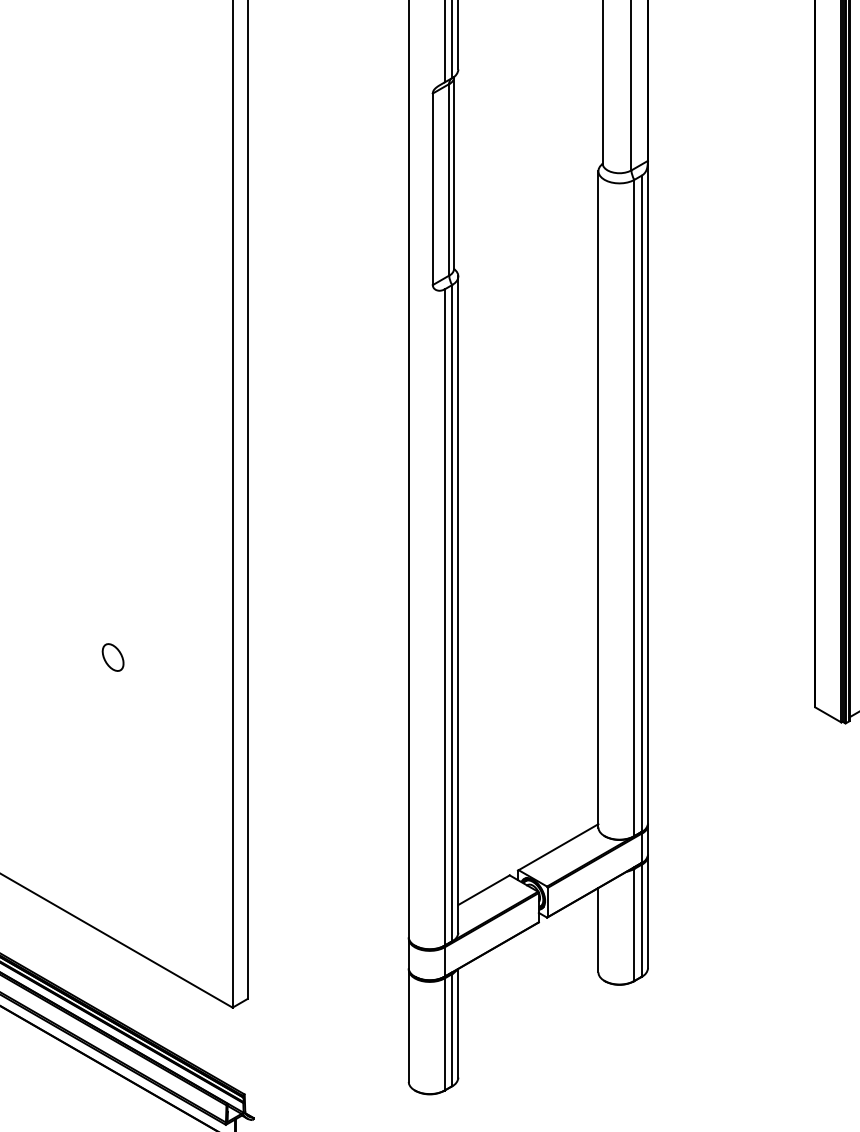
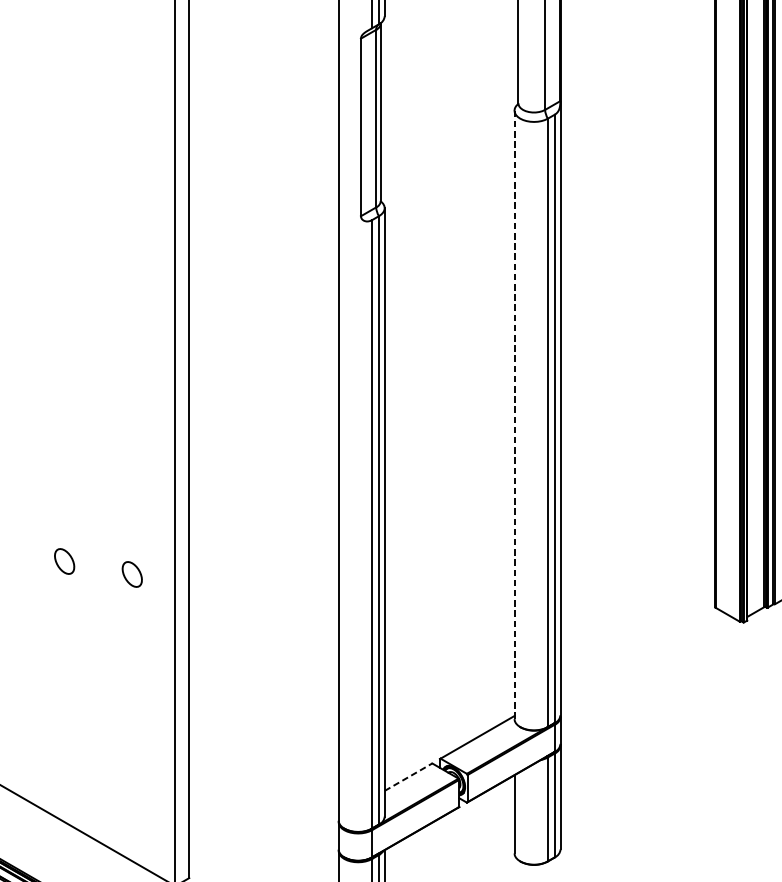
line: (598, 499) -> (514, 414), solid -> dashed
part: (185, 671) -> (131, 574), added
line: (484, 890) -> (408, 777), solid -> dashed

